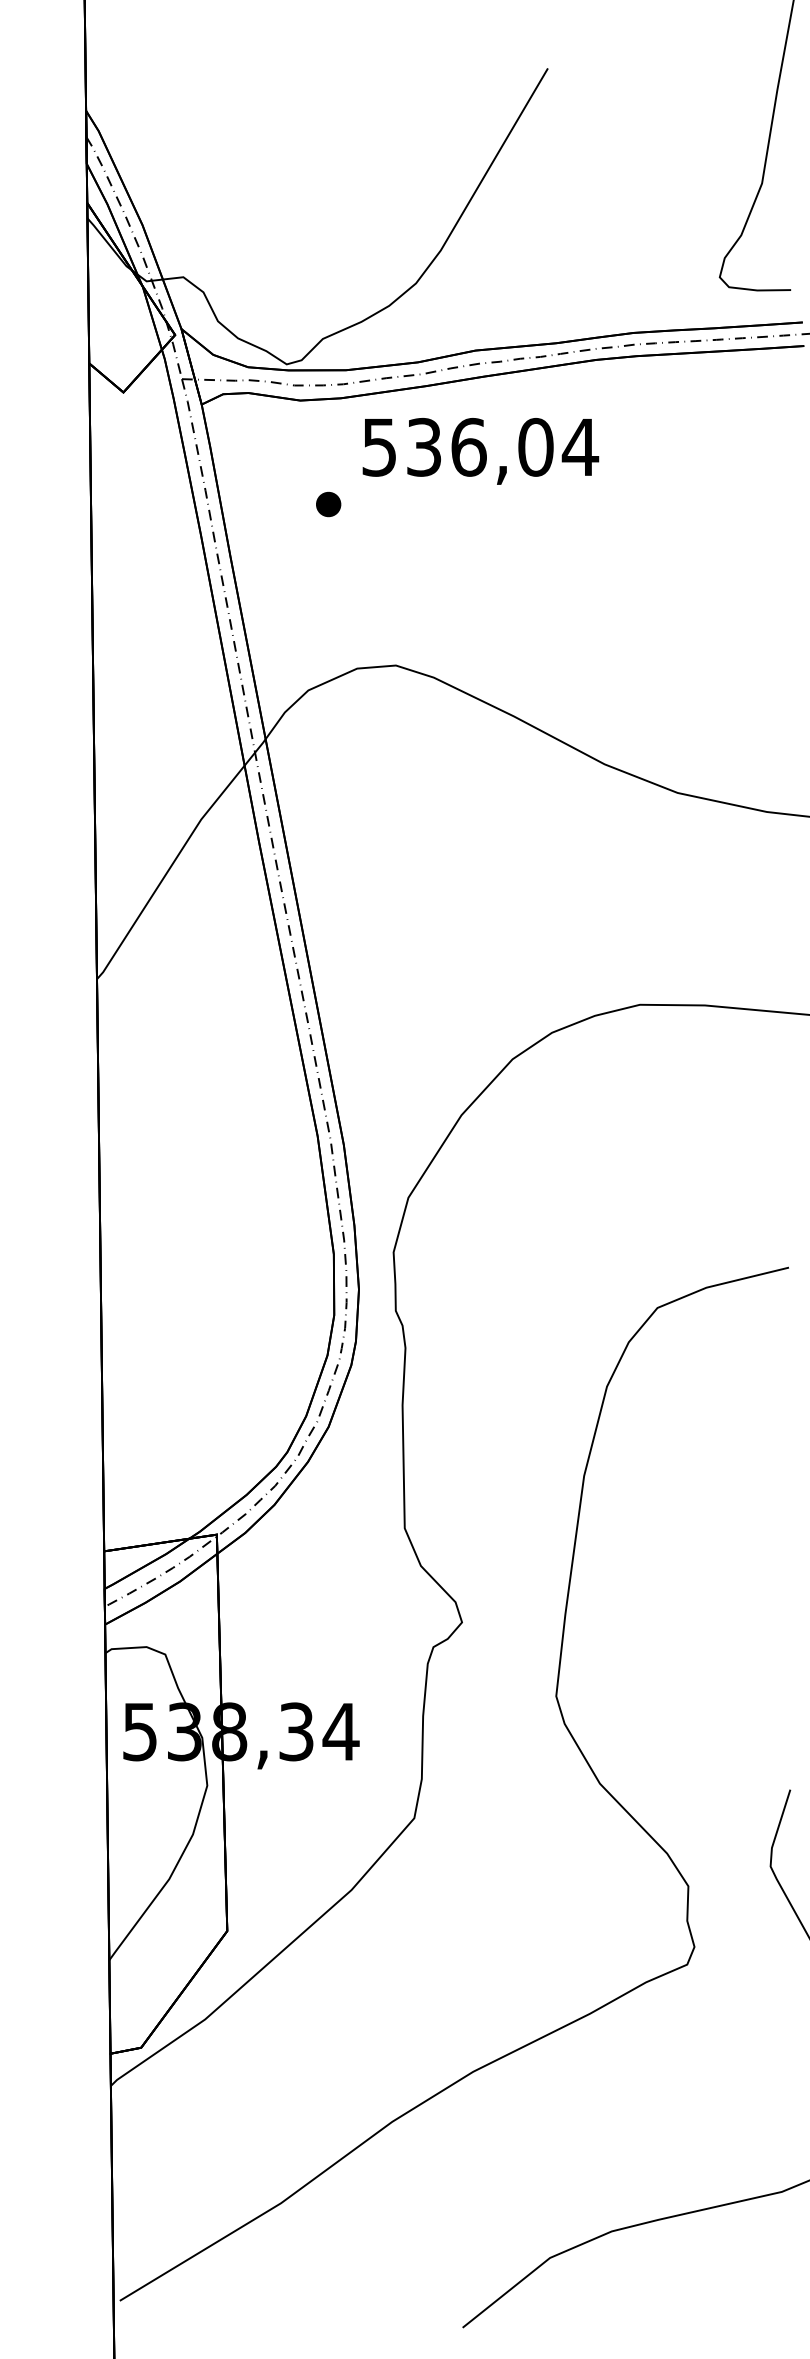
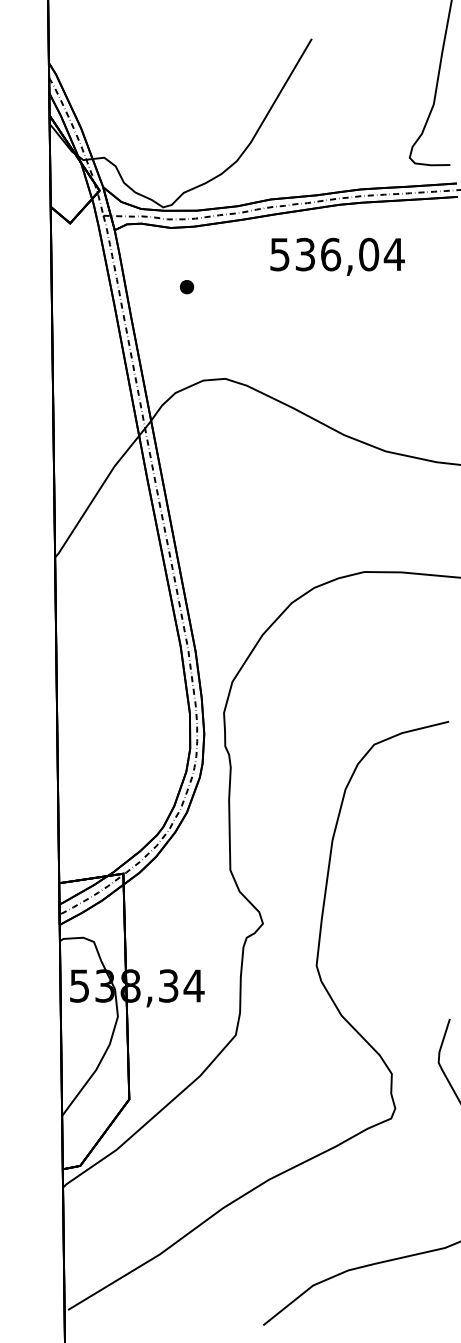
text: (480, 450) -> (337, 256), moved

